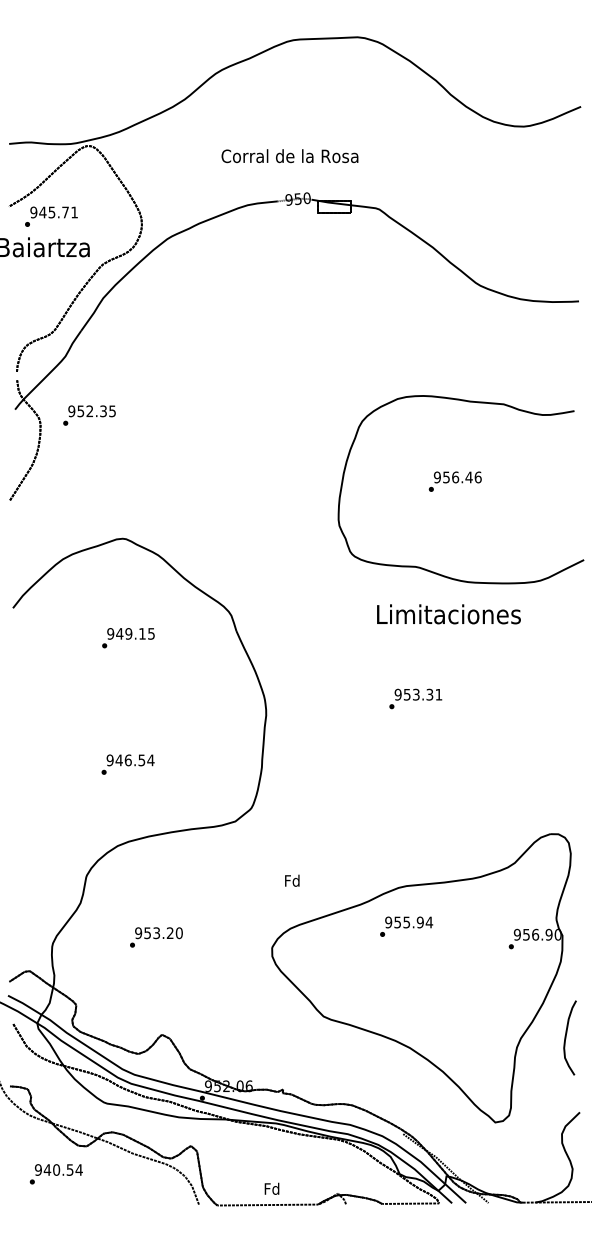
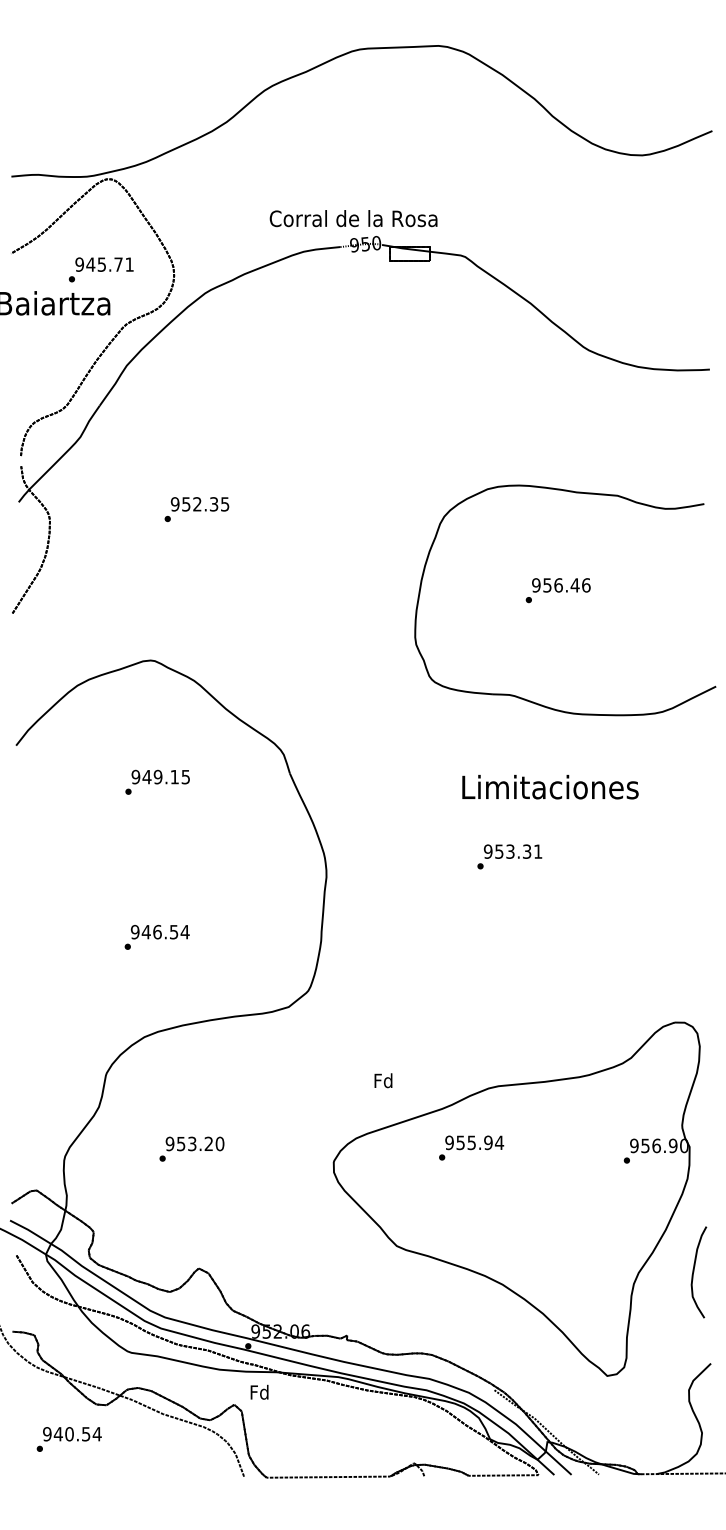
text: (289, 156) -> (353, 218), moved
text: (50, 216) -> (100, 269), moved
text: (89, 415) -> (196, 509), moved
text: (448, 614) -> (550, 787), moved
text: (292, 880) -> (383, 1080), moved
text: (406, 926) -> (471, 1147), moved
text: (271, 1188) -> (259, 1391), moved

